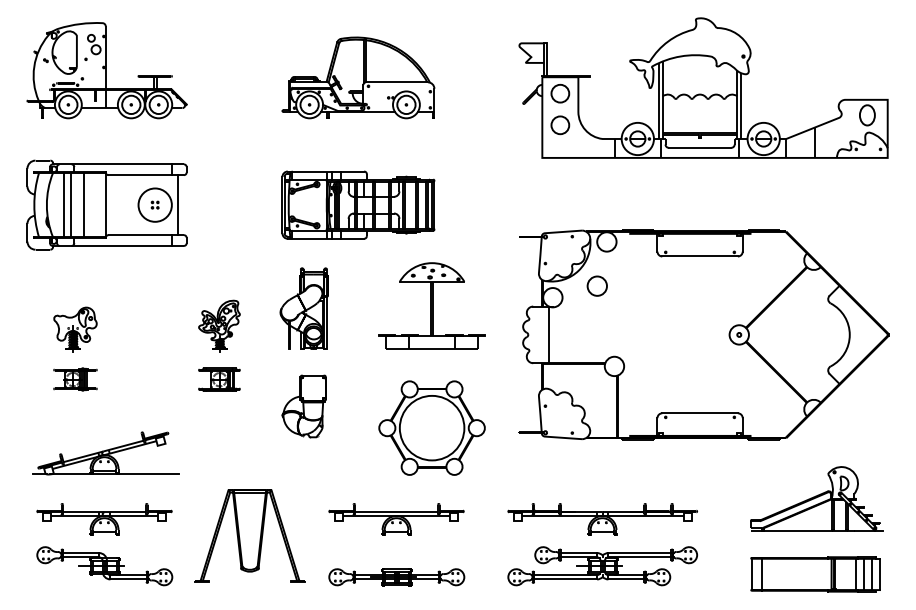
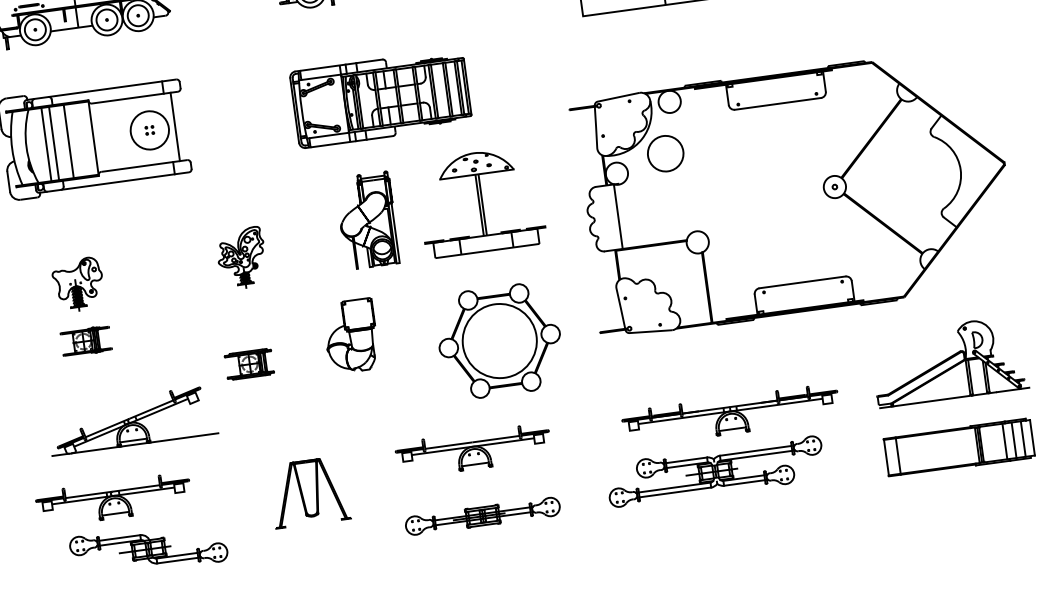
circle: (597, 285) -> (665, 152), size x1.6
part: (303, 308) -> (366, 220), moved
part: (219, 379) -> (249, 364), moved
part: (104, 519) -> (113, 499), moved
part: (602, 519) -> (730, 415), moved
part: (249, 535) -> (308, 491), size x0.6

